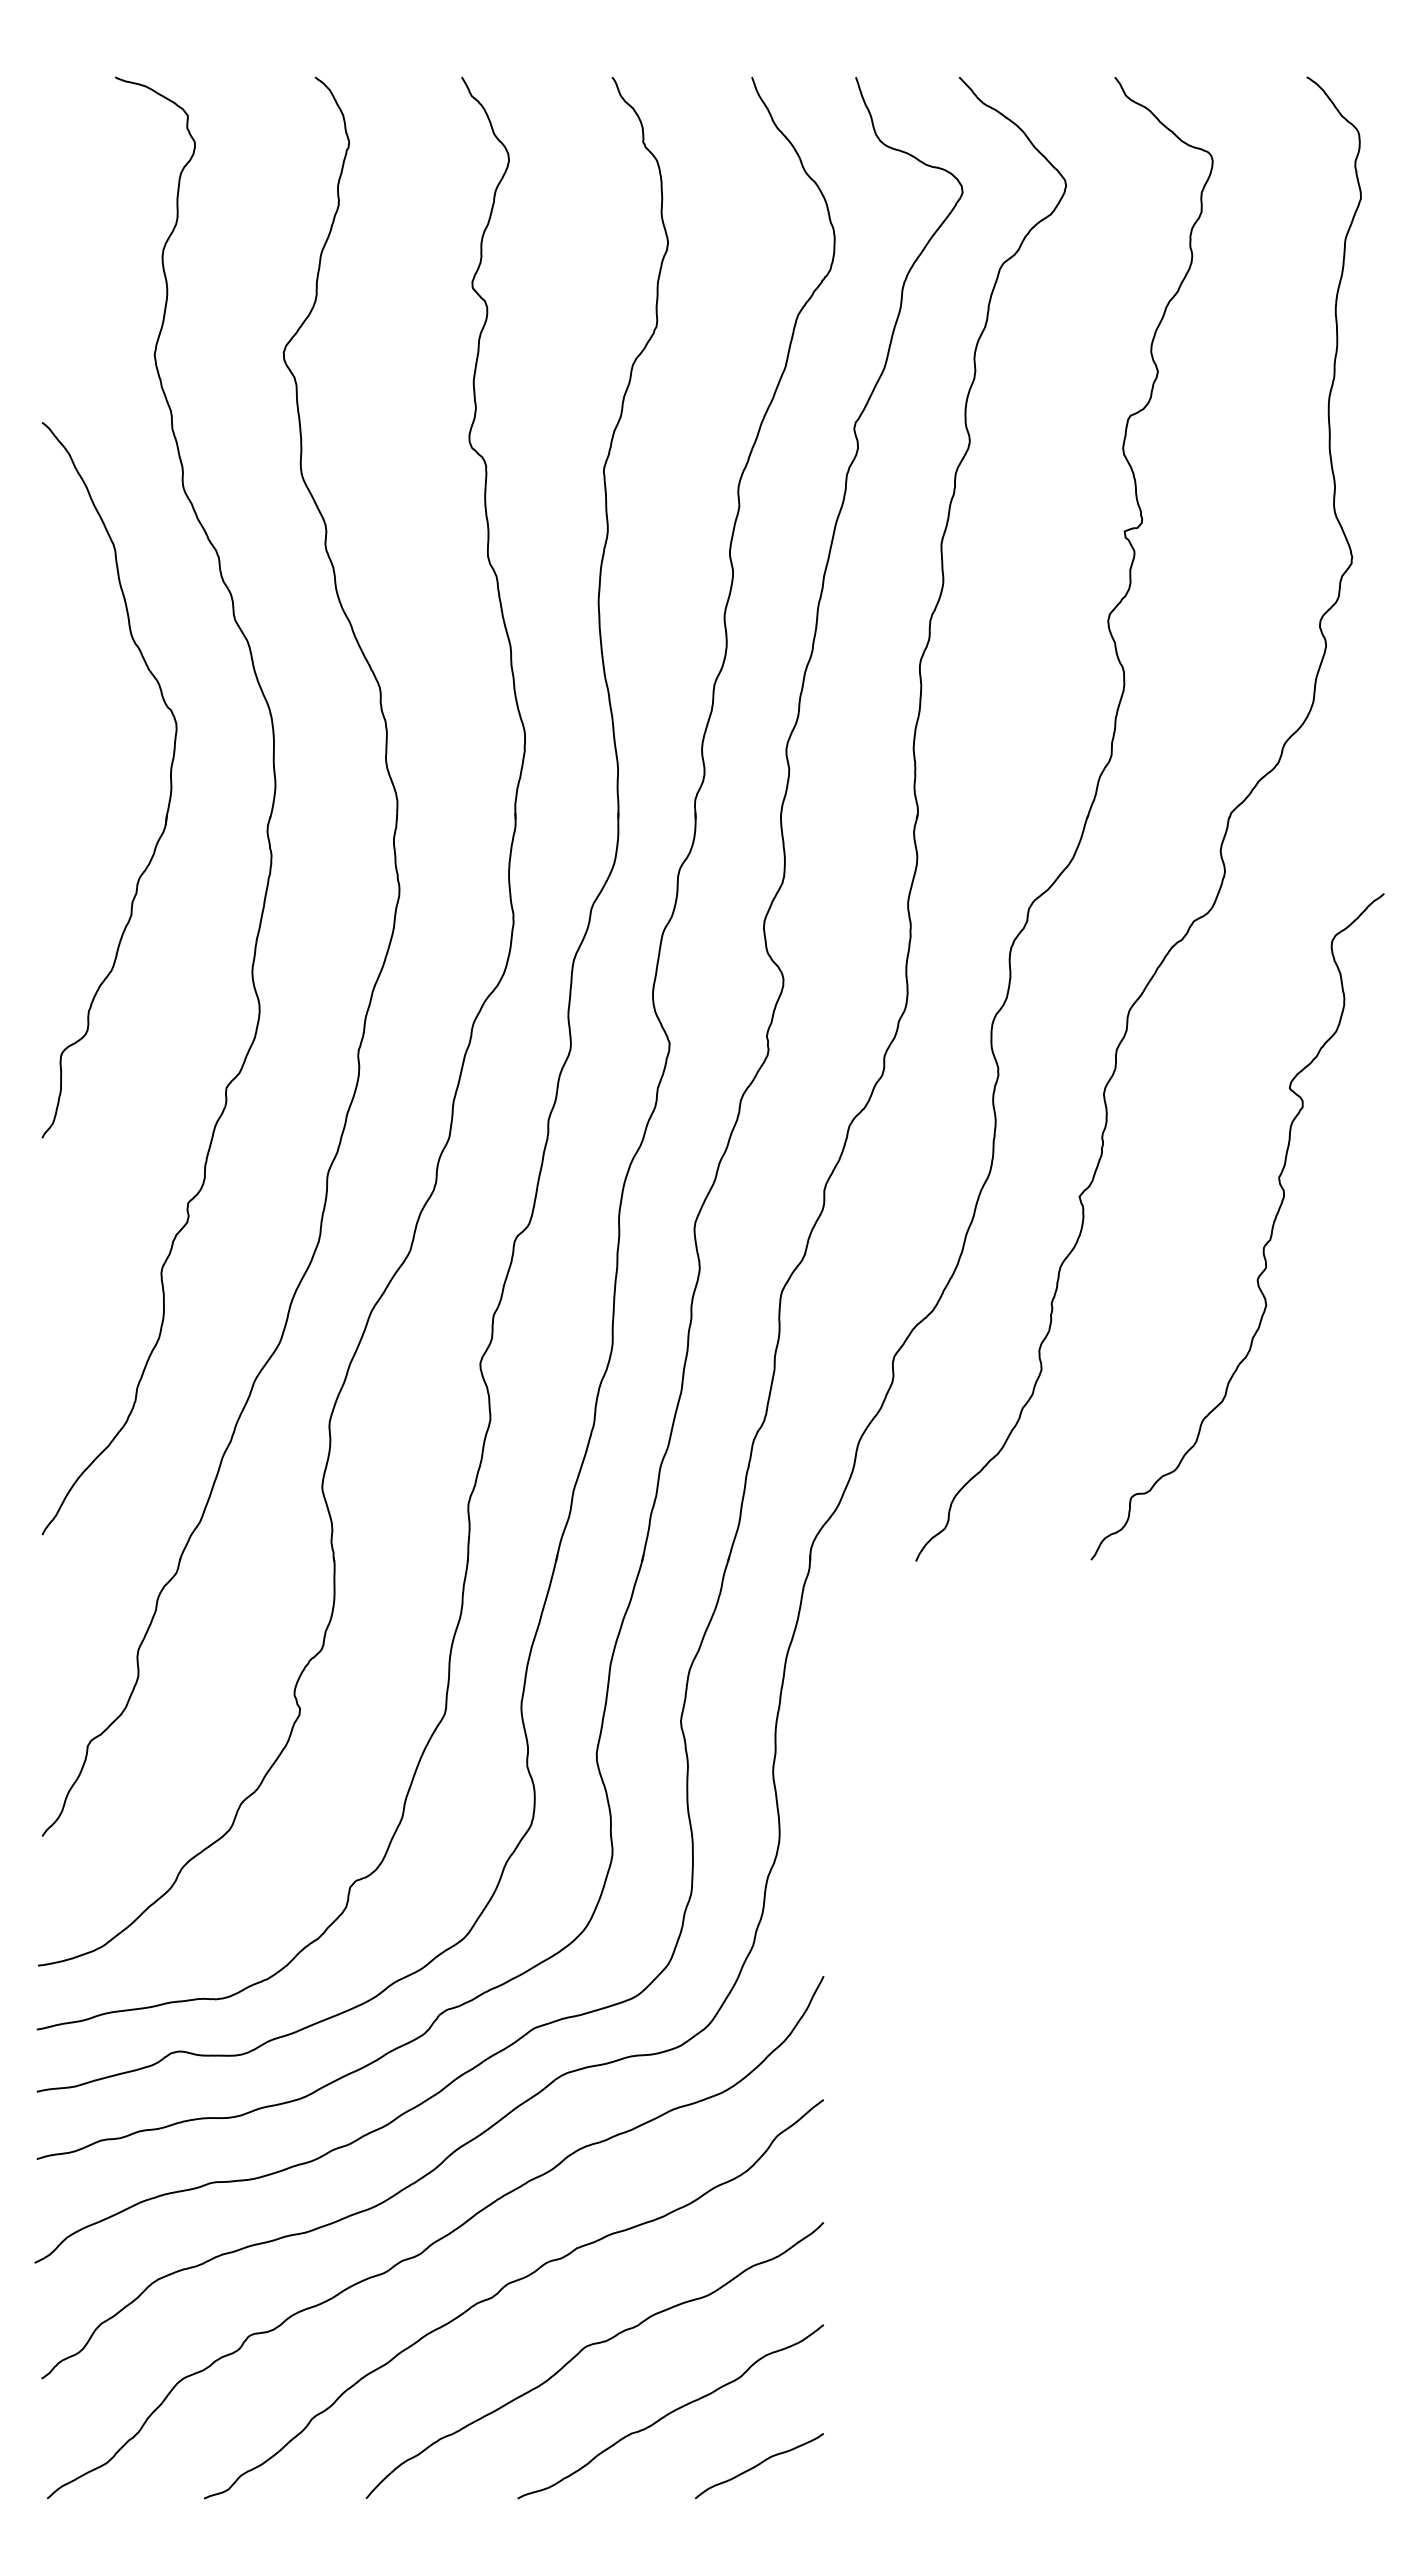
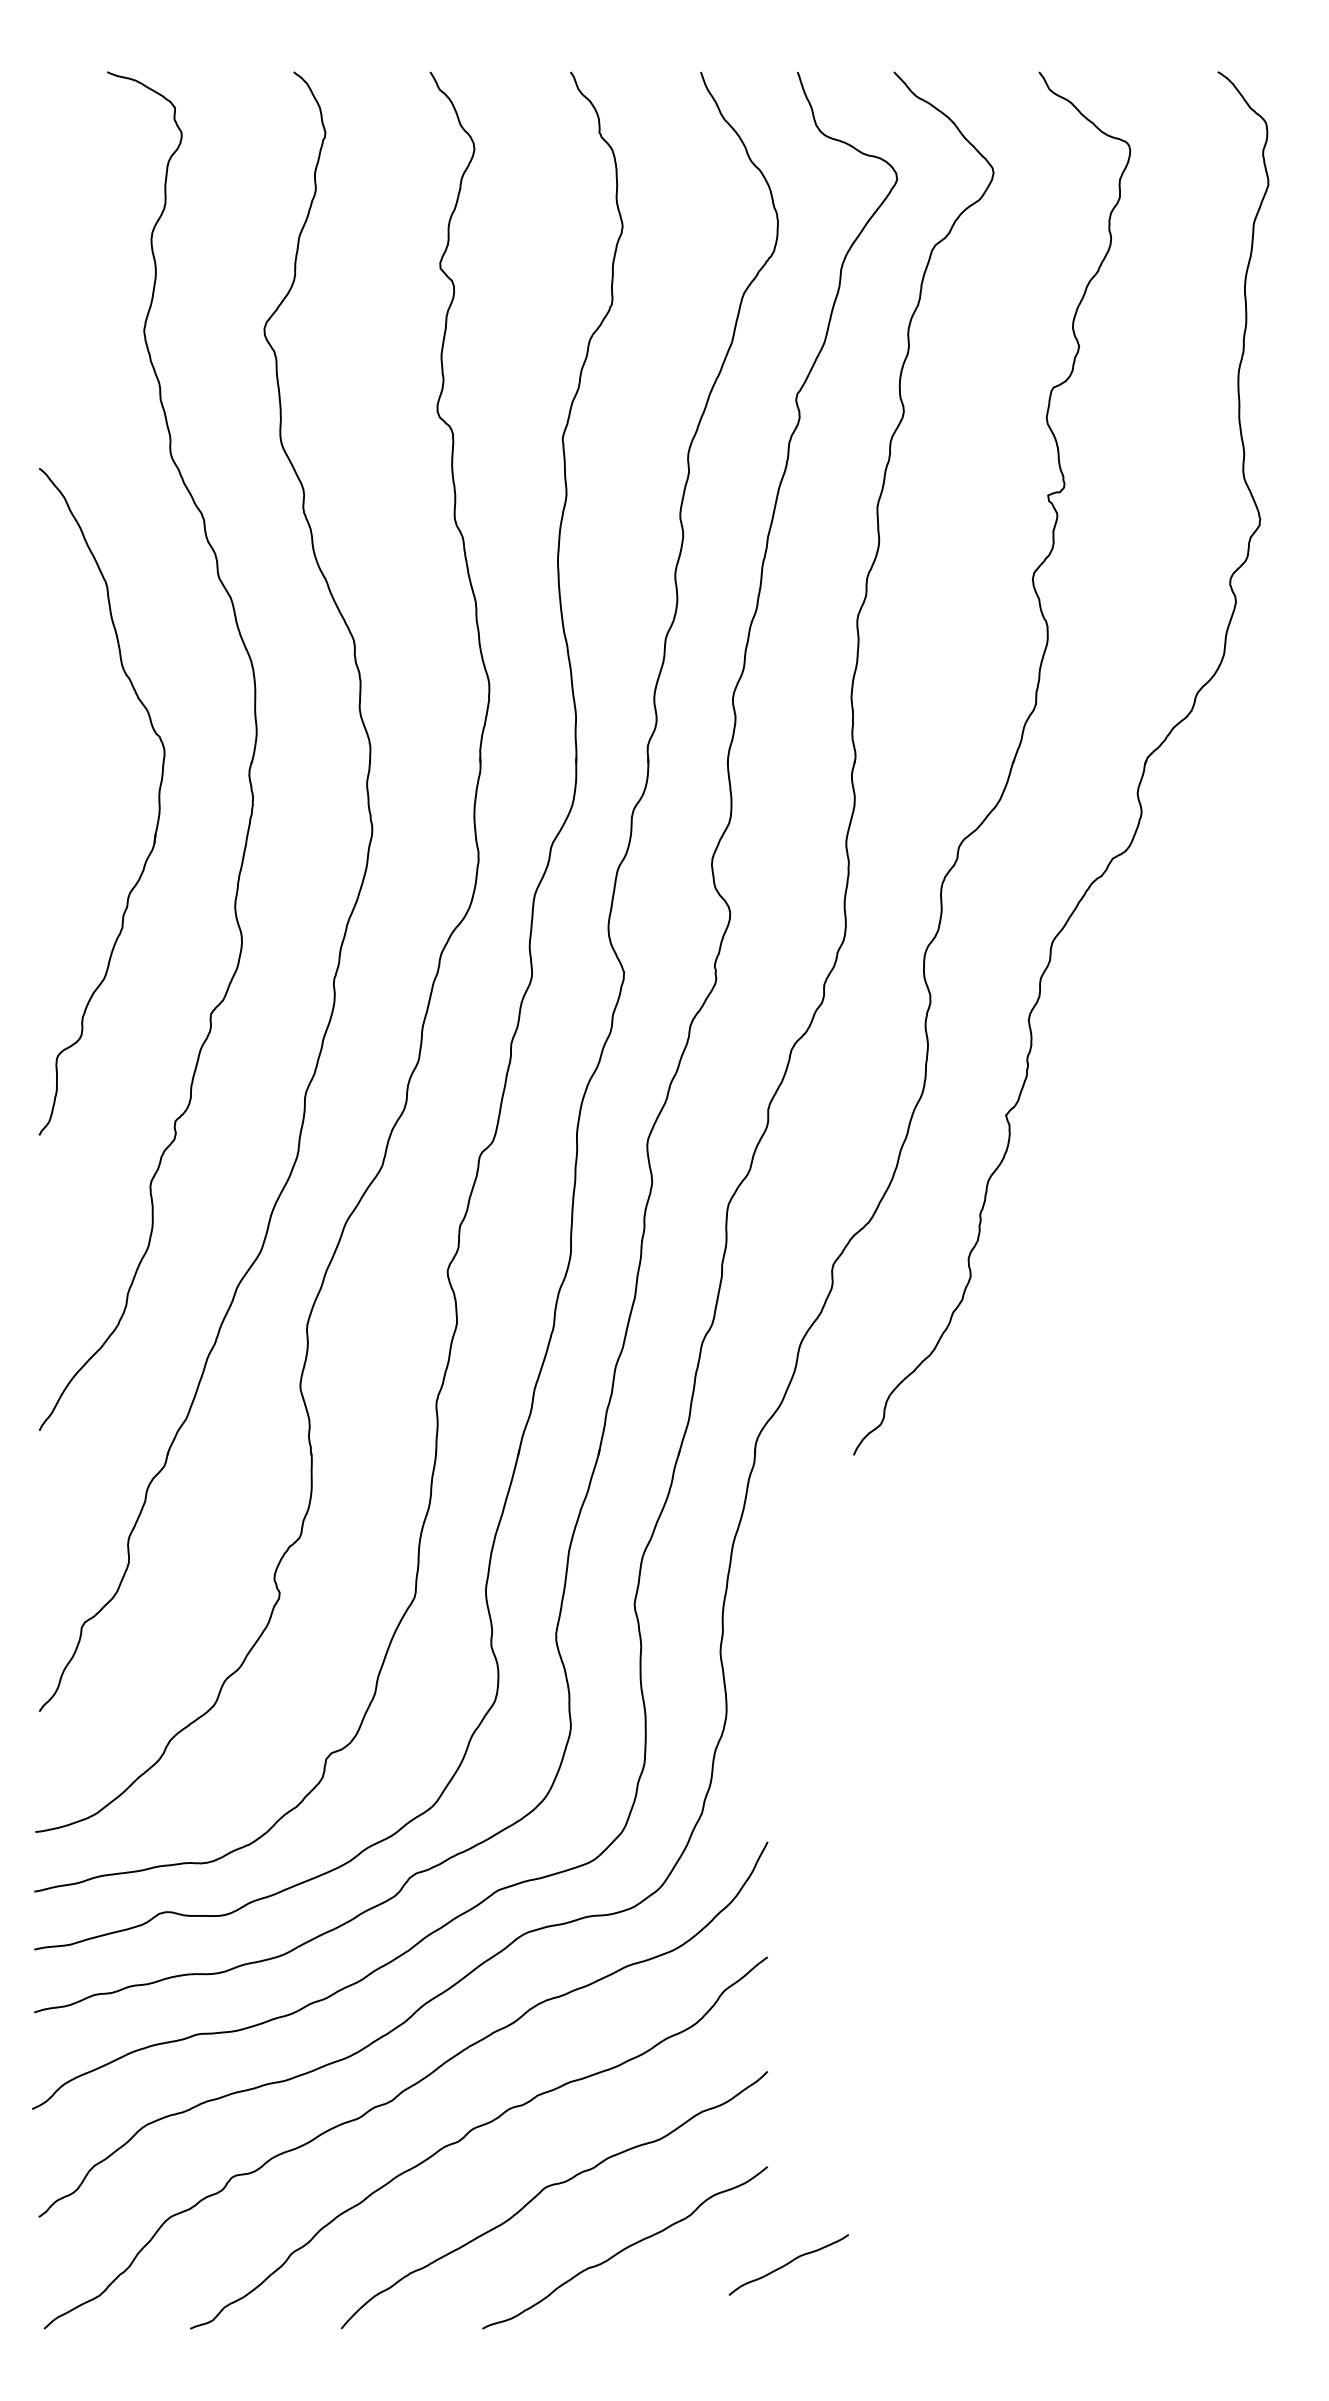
part: (170, 780) -> (158, 802), moved
curve: (1264, 1244) -> (1178, 1159), removed
curve: (759, 2465) -> (788, 2264), moved

